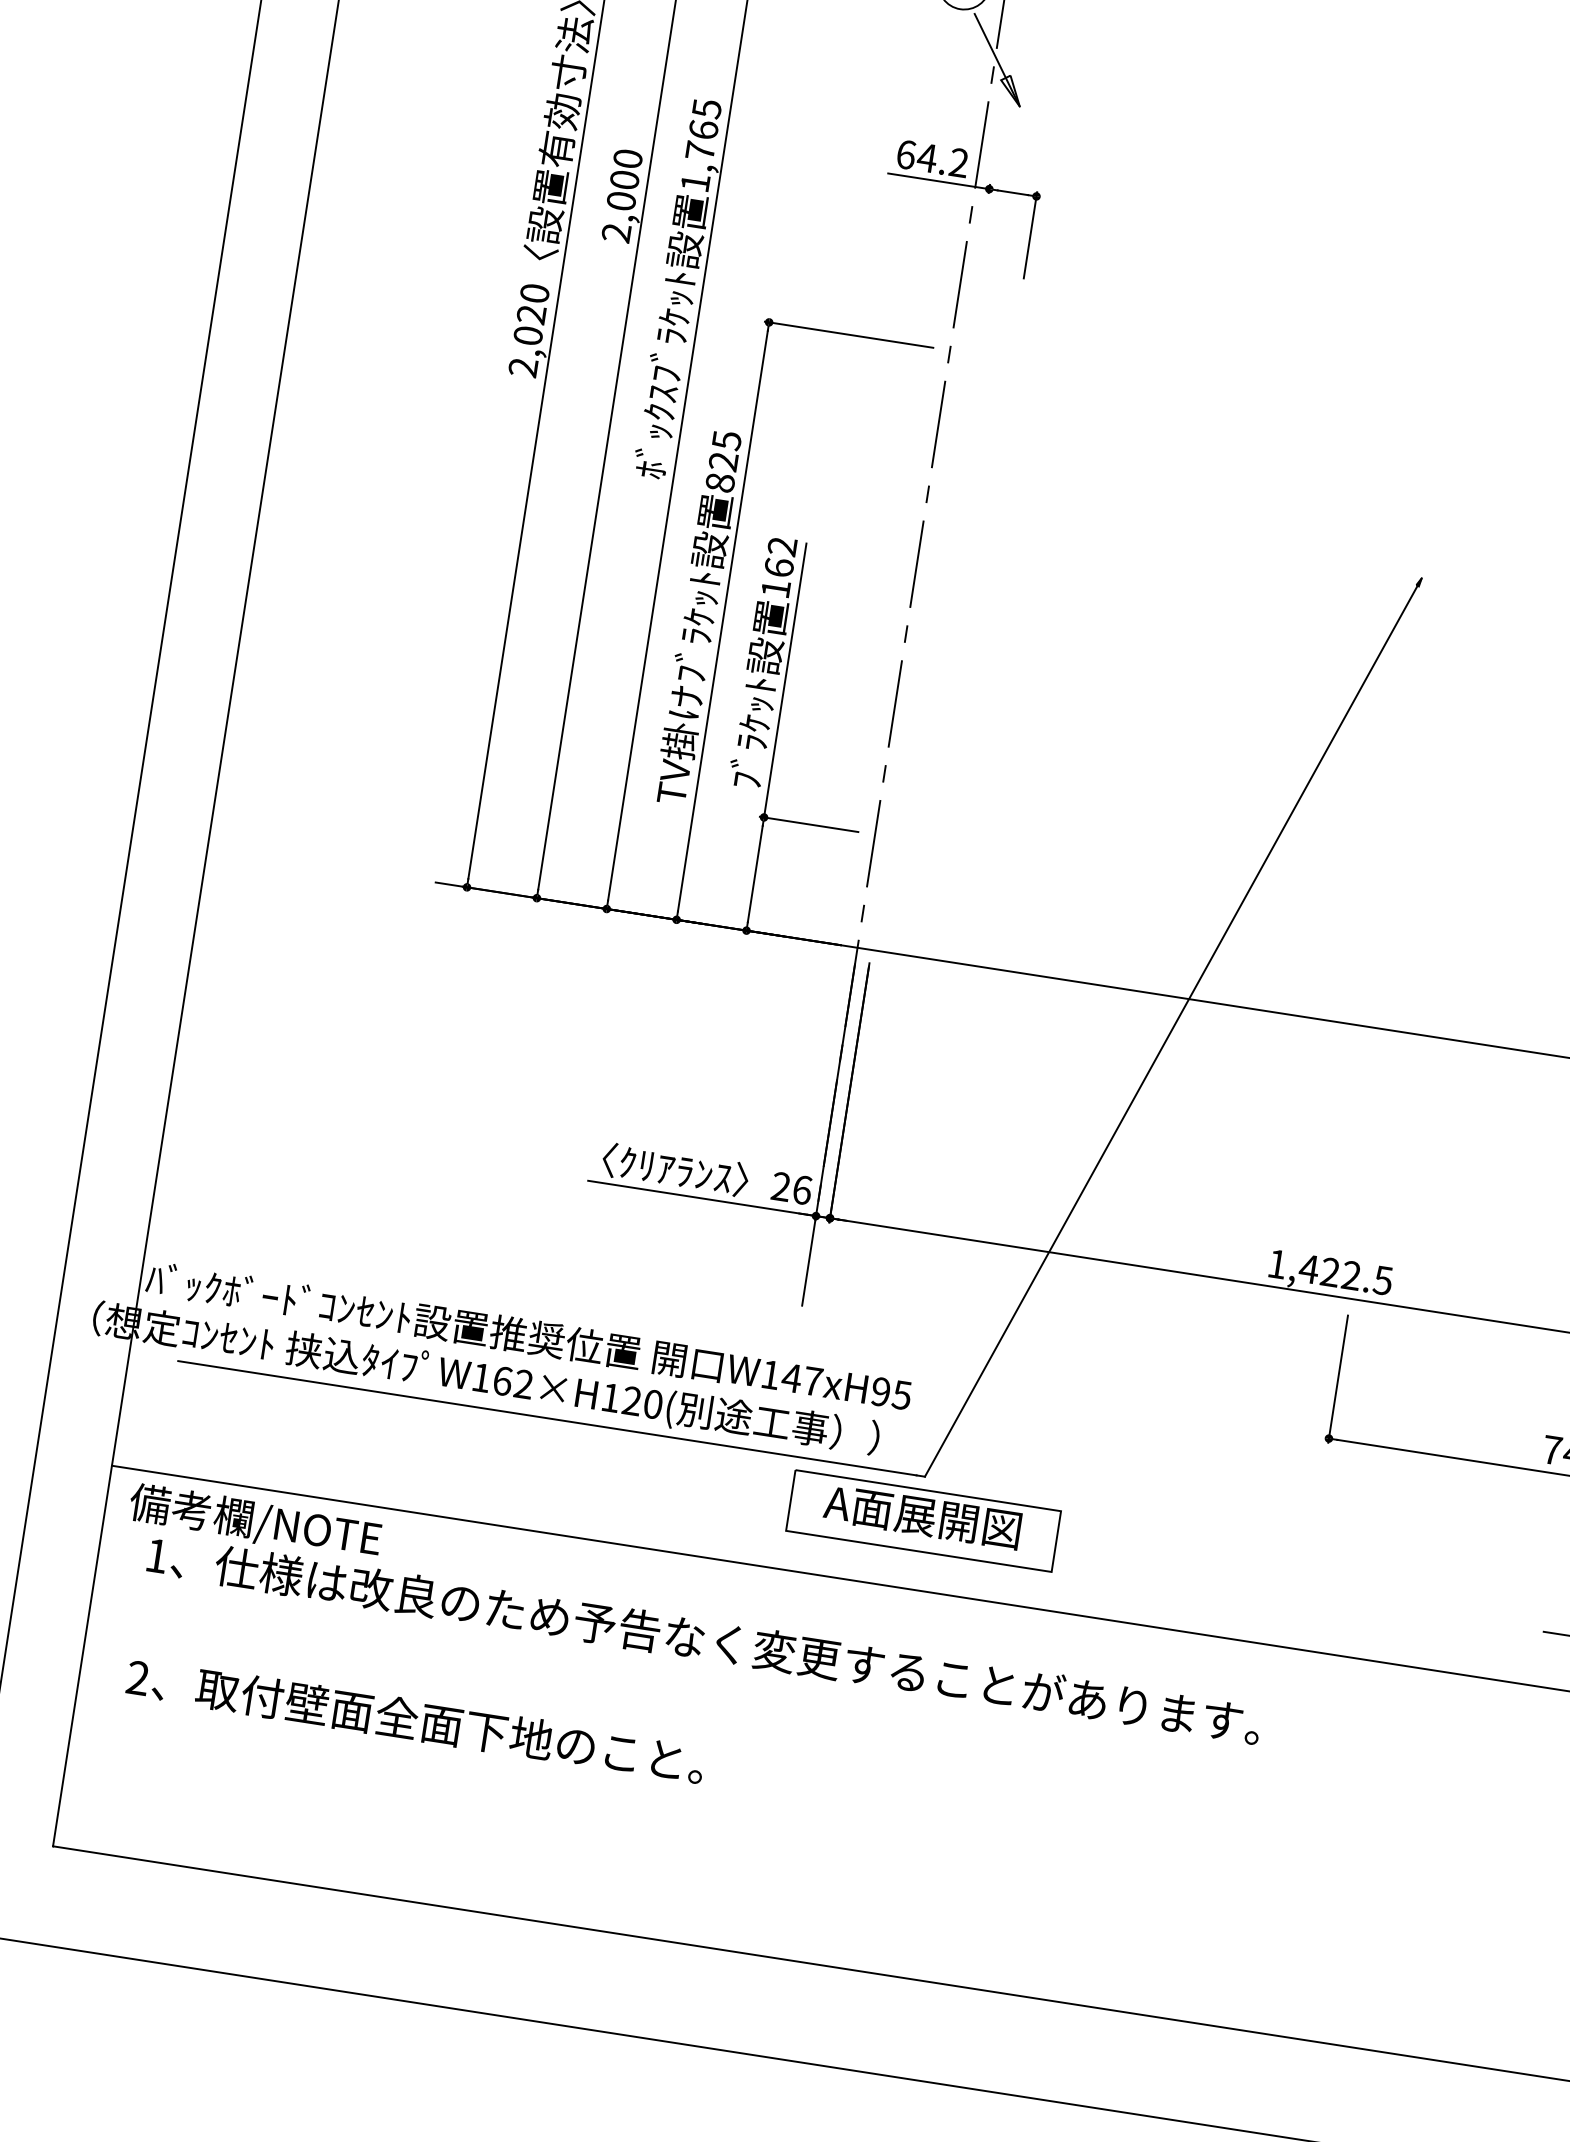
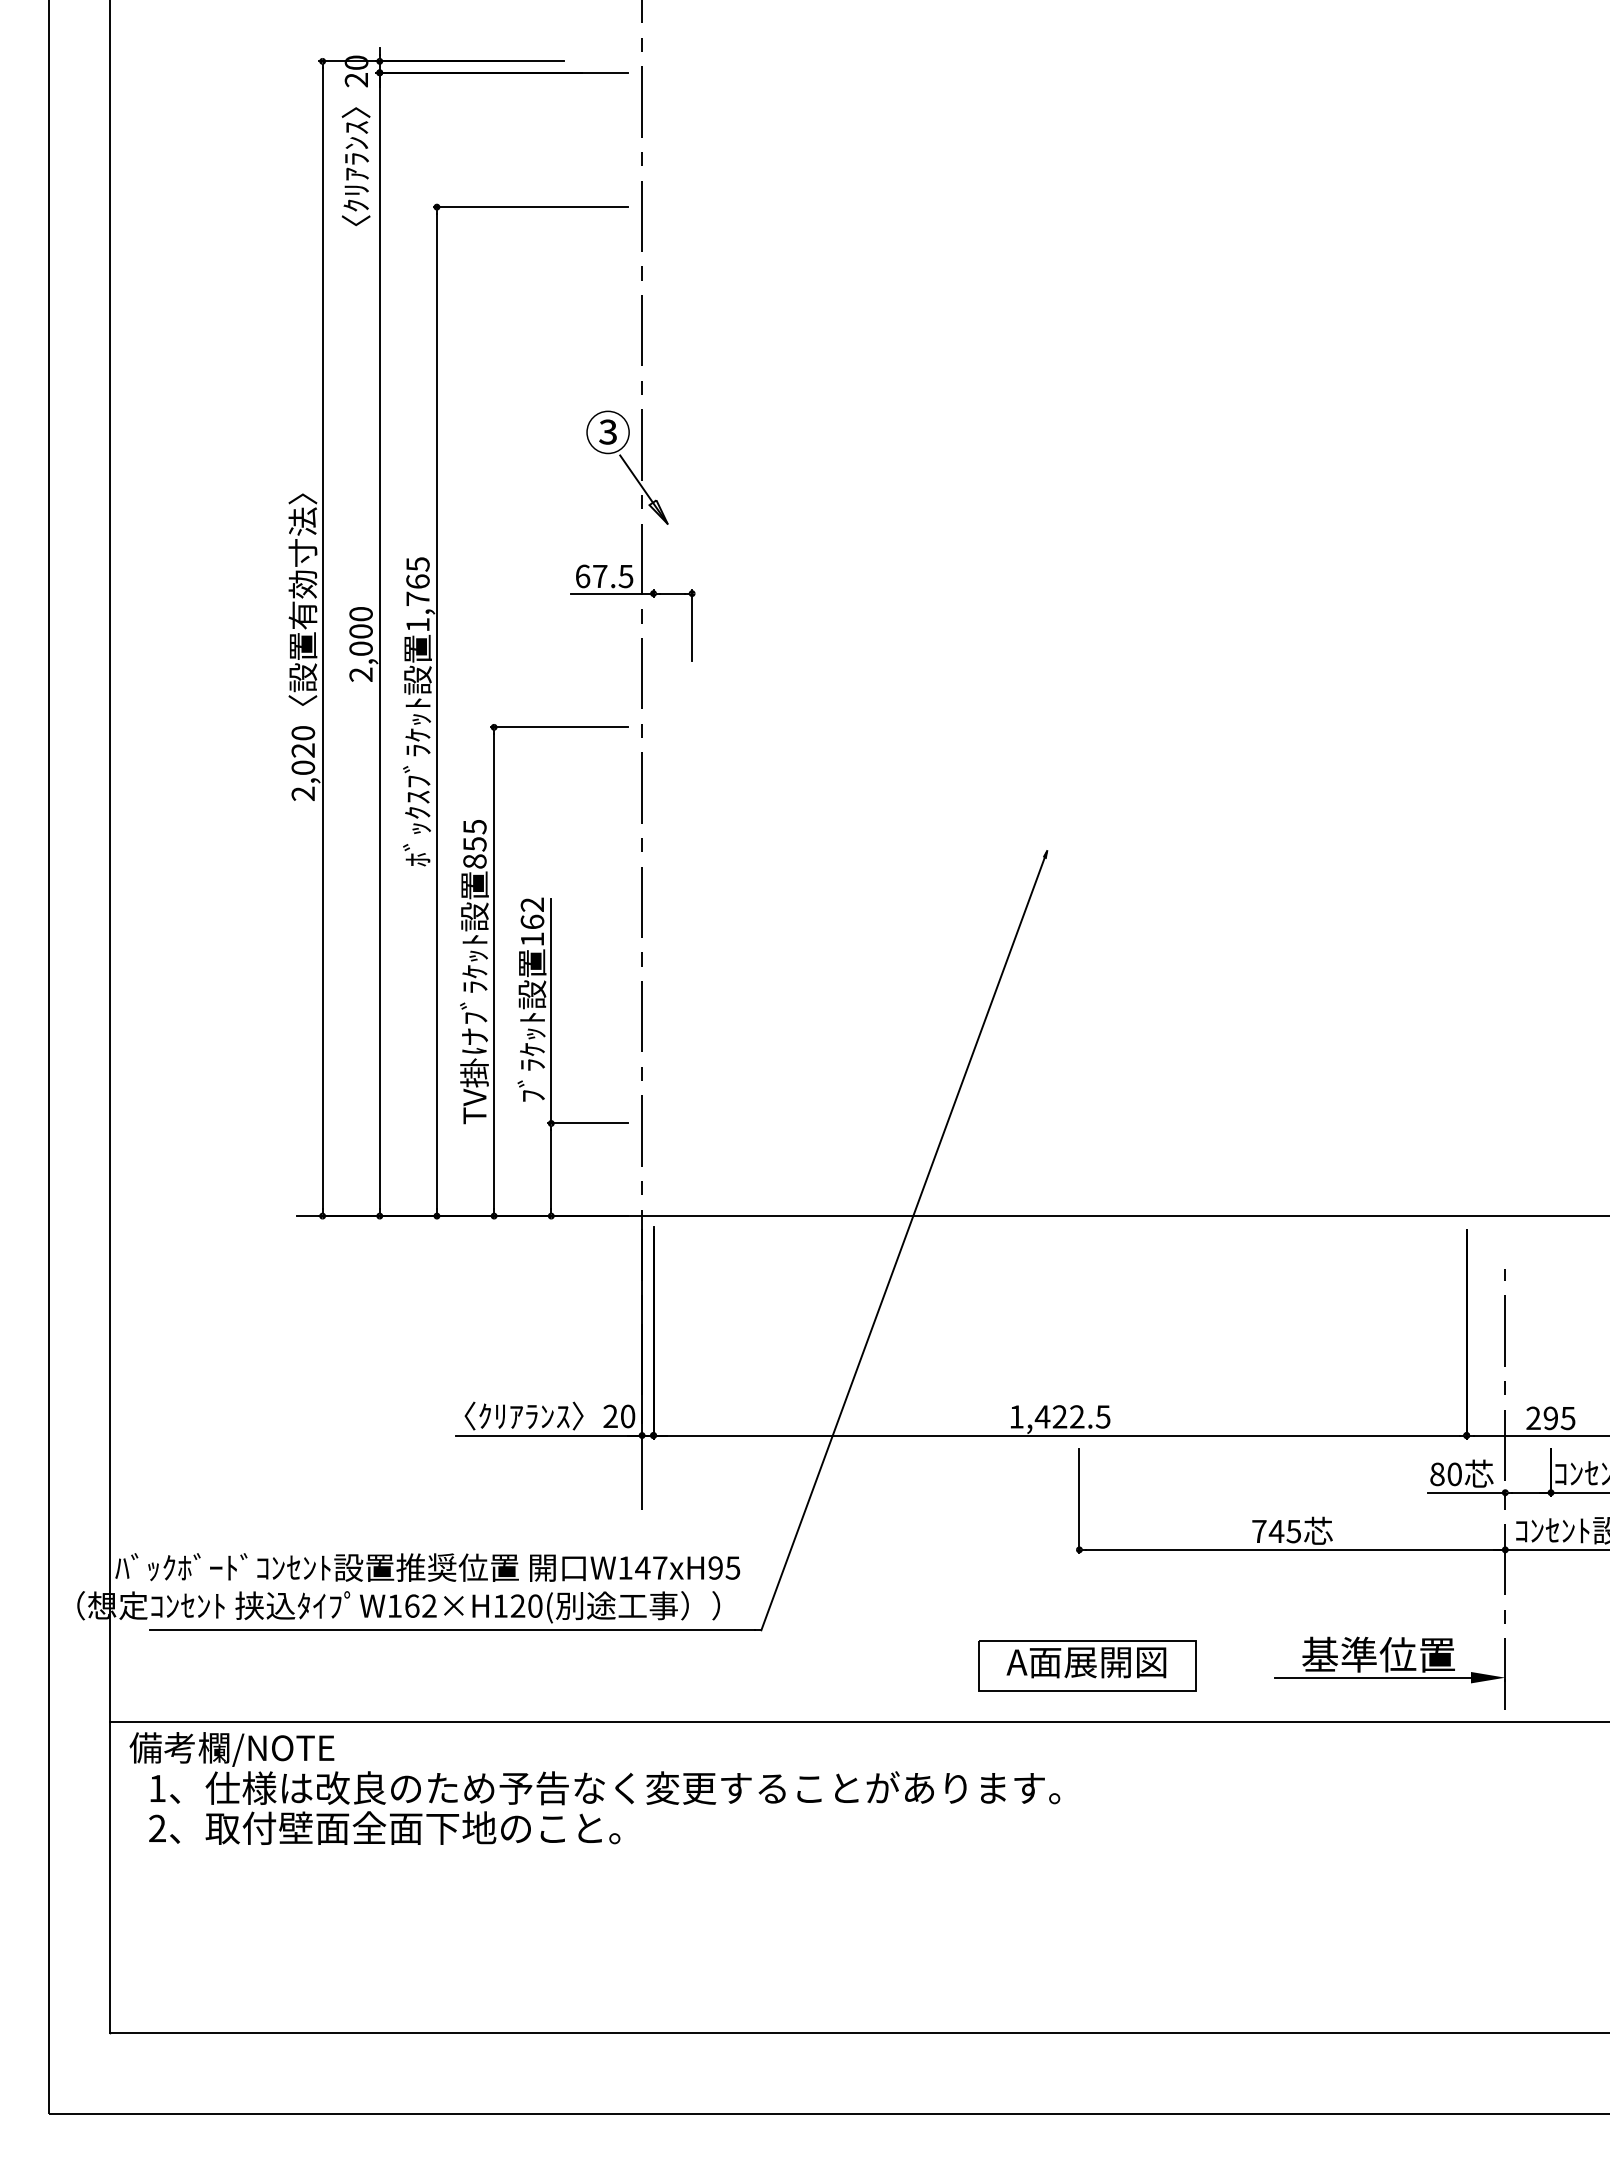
text: (942, 160) -> (612, 576), 64.2 -> 67.5
text: (723, 461) -> (474, 844), 825 -> 855
text: (803, 1190) -> (628, 1416), 26 -> 20
part: (923, 1520) -> (1087, 1665), moved
text: (415, 1719) -> (384, 1827), moved

